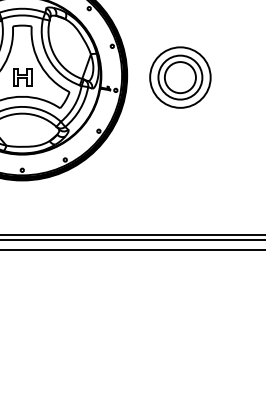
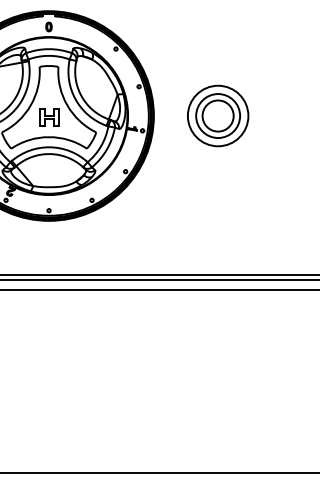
part: (180, 77) -> (218, 115), moved

